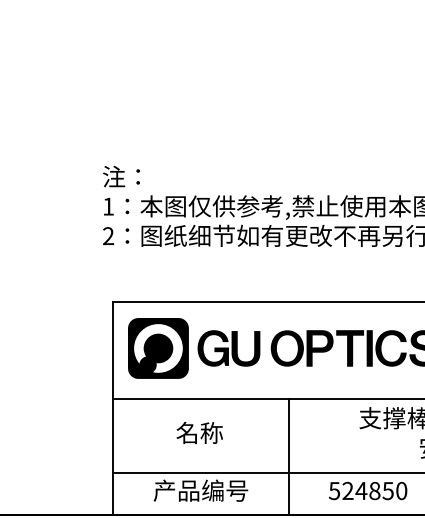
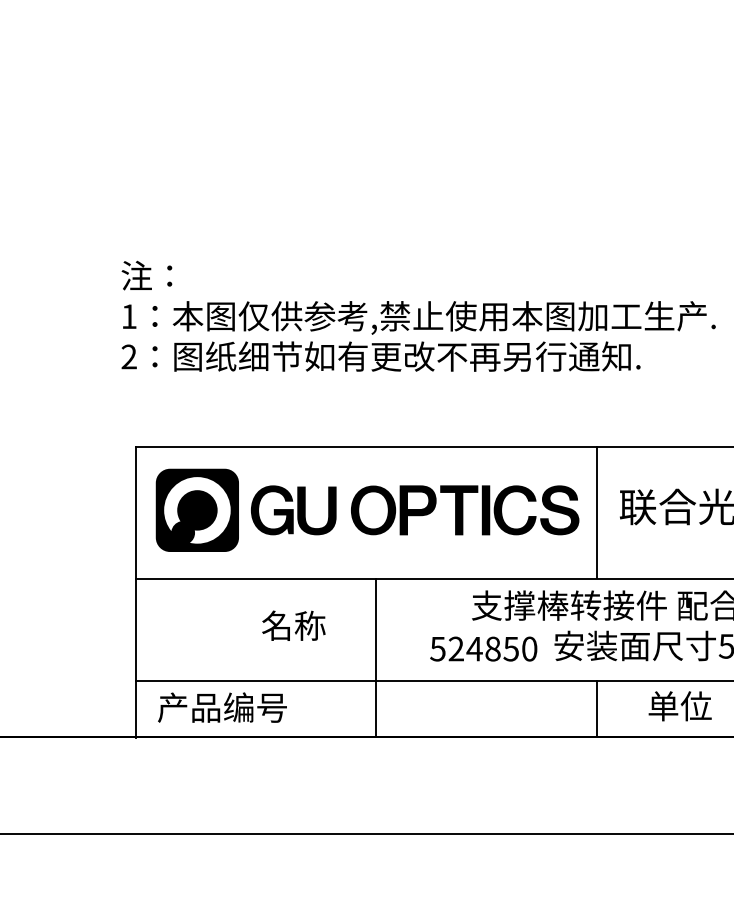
text: (199, 432) -> (293, 625), moved
text: (200, 490) -> (222, 707), moved
text: (367, 490) -> (483, 648), moved

